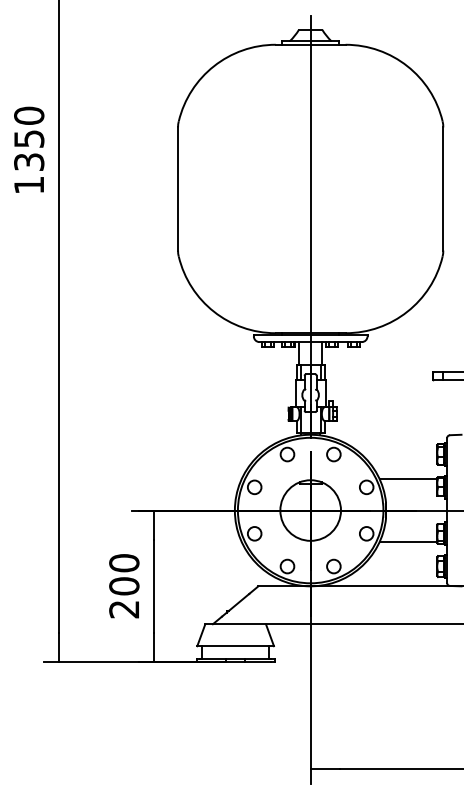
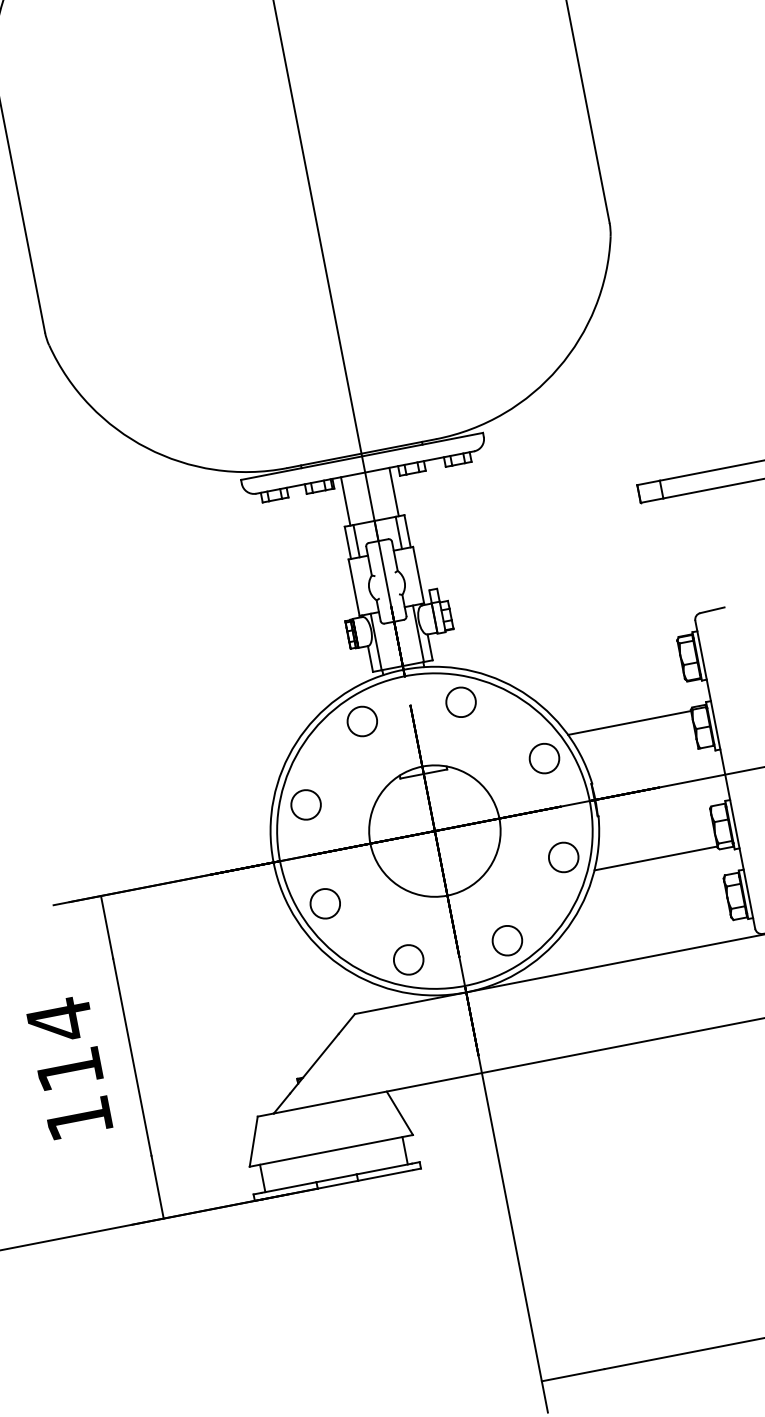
text: (124, 585) -> (69, 1067), 200 -> 114

